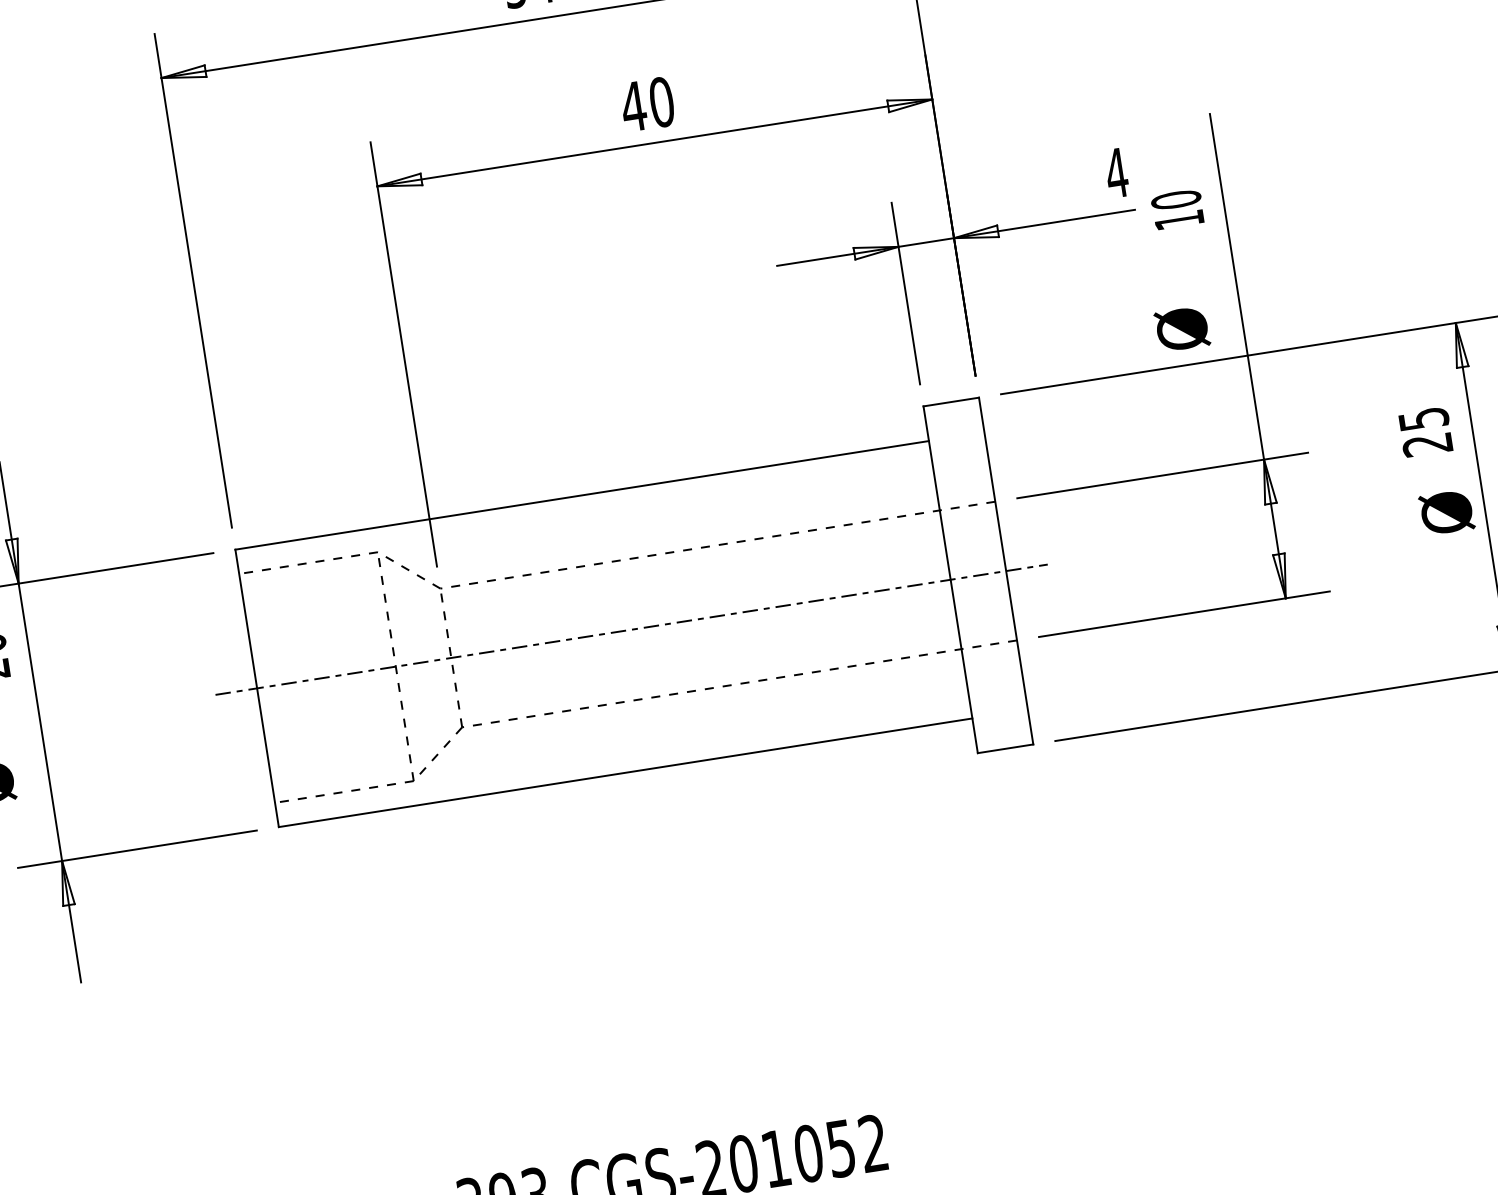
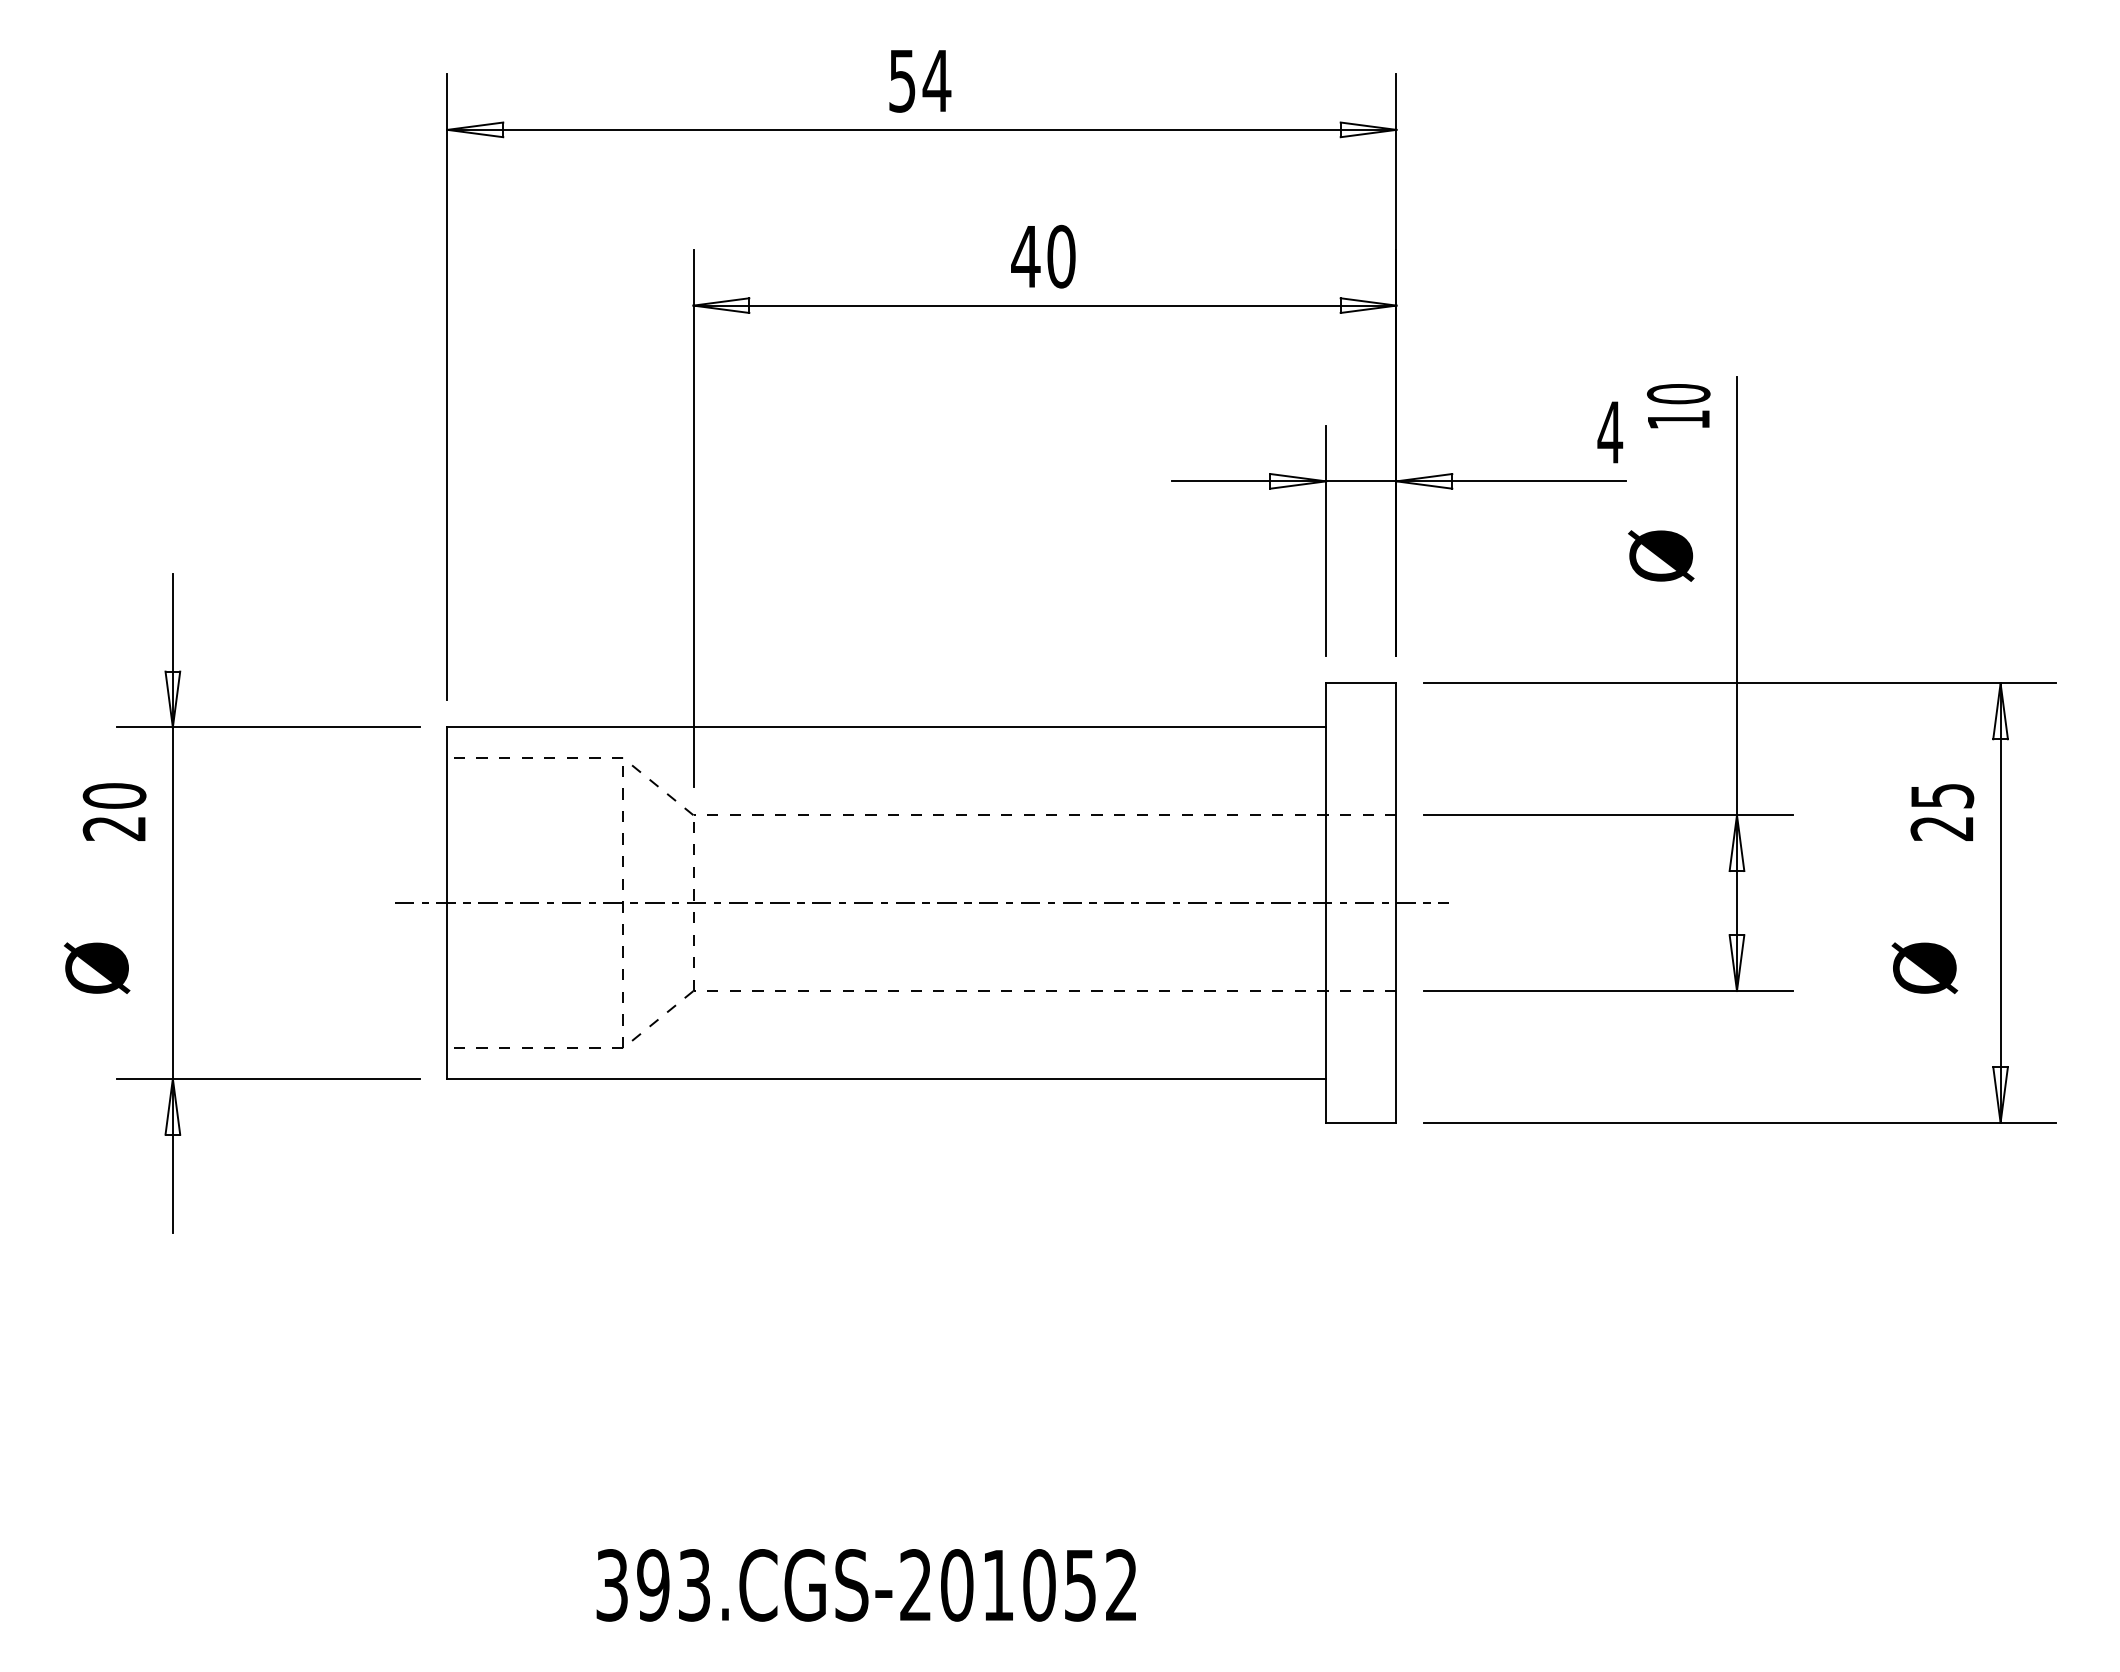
text: (1177, 209) -> (1678, 406), moved
text: (1182, 328) -> (1661, 555), moved
text: (1446, 512) -> (1924, 968), moved

